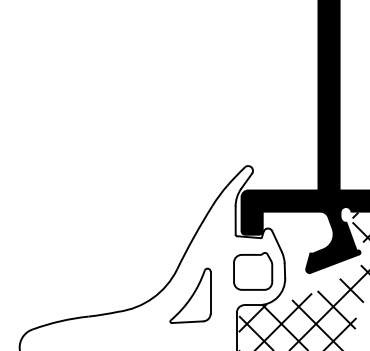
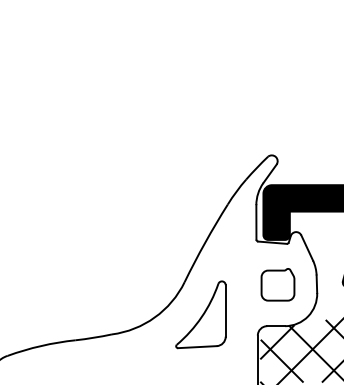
part: (253, 271) -> (278, 284), size x0.7

